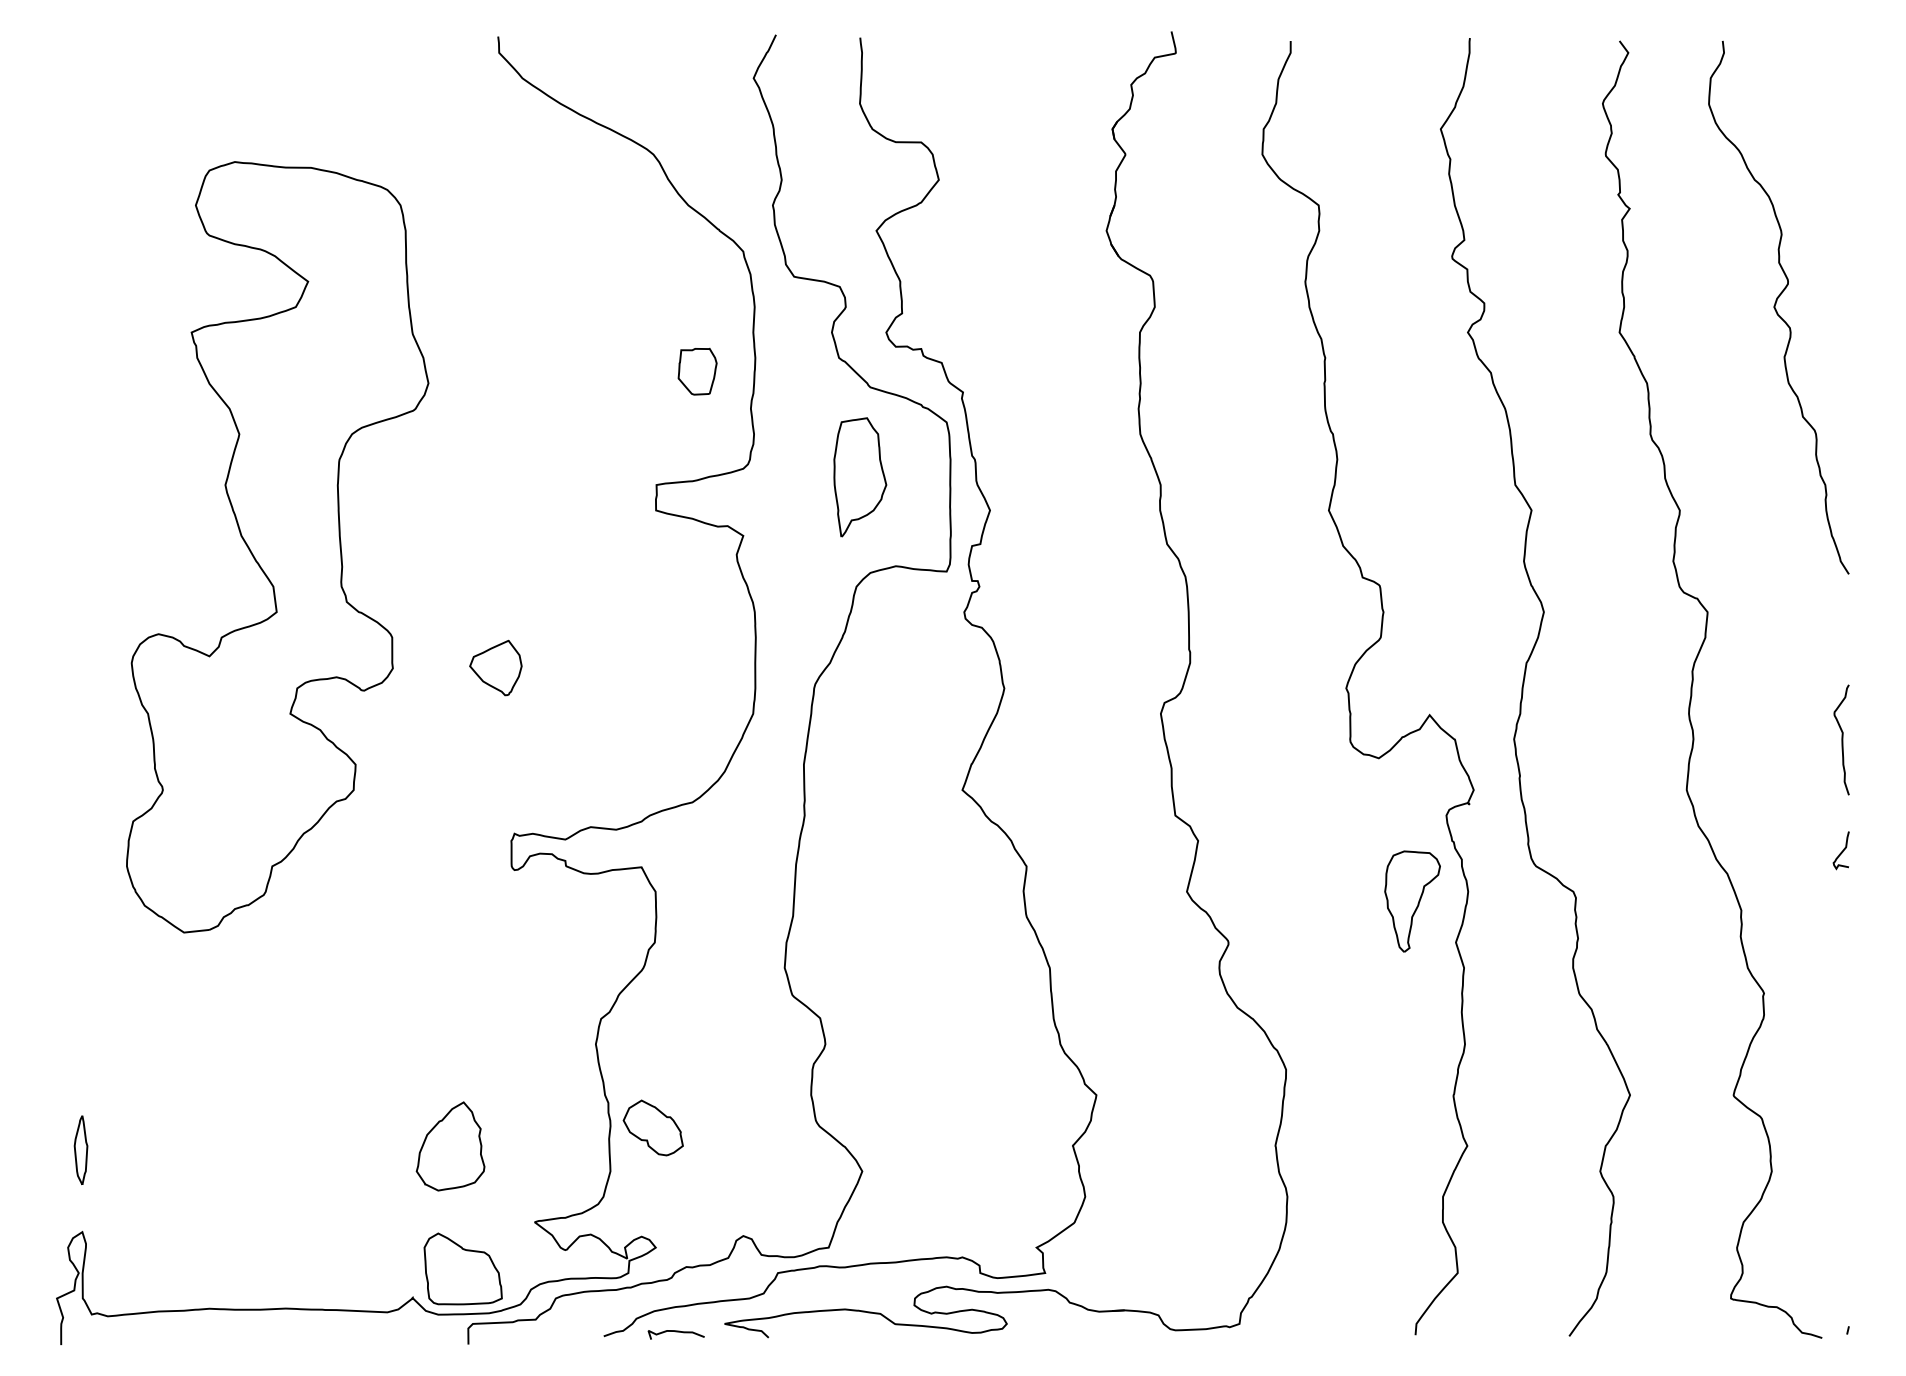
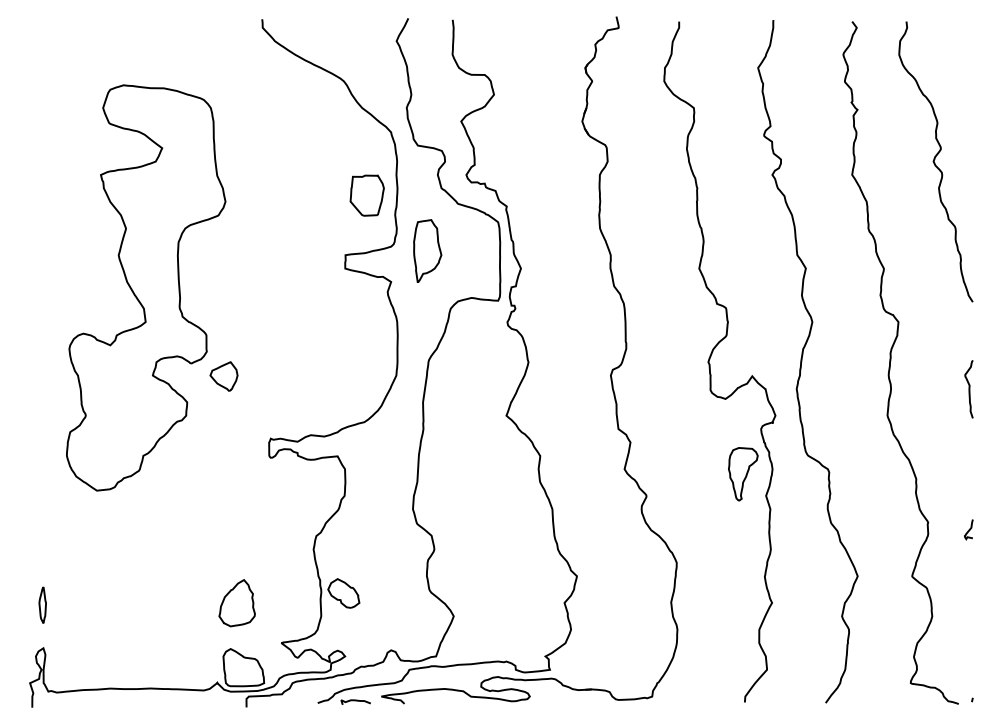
part: (696, 371) -> (366, 195), size x1.67
part: (859, 476) -> (427, 250), moved
part: (494, 668) -> (223, 376), moved
curve: (1840, 850) -> (968, 529), moved

